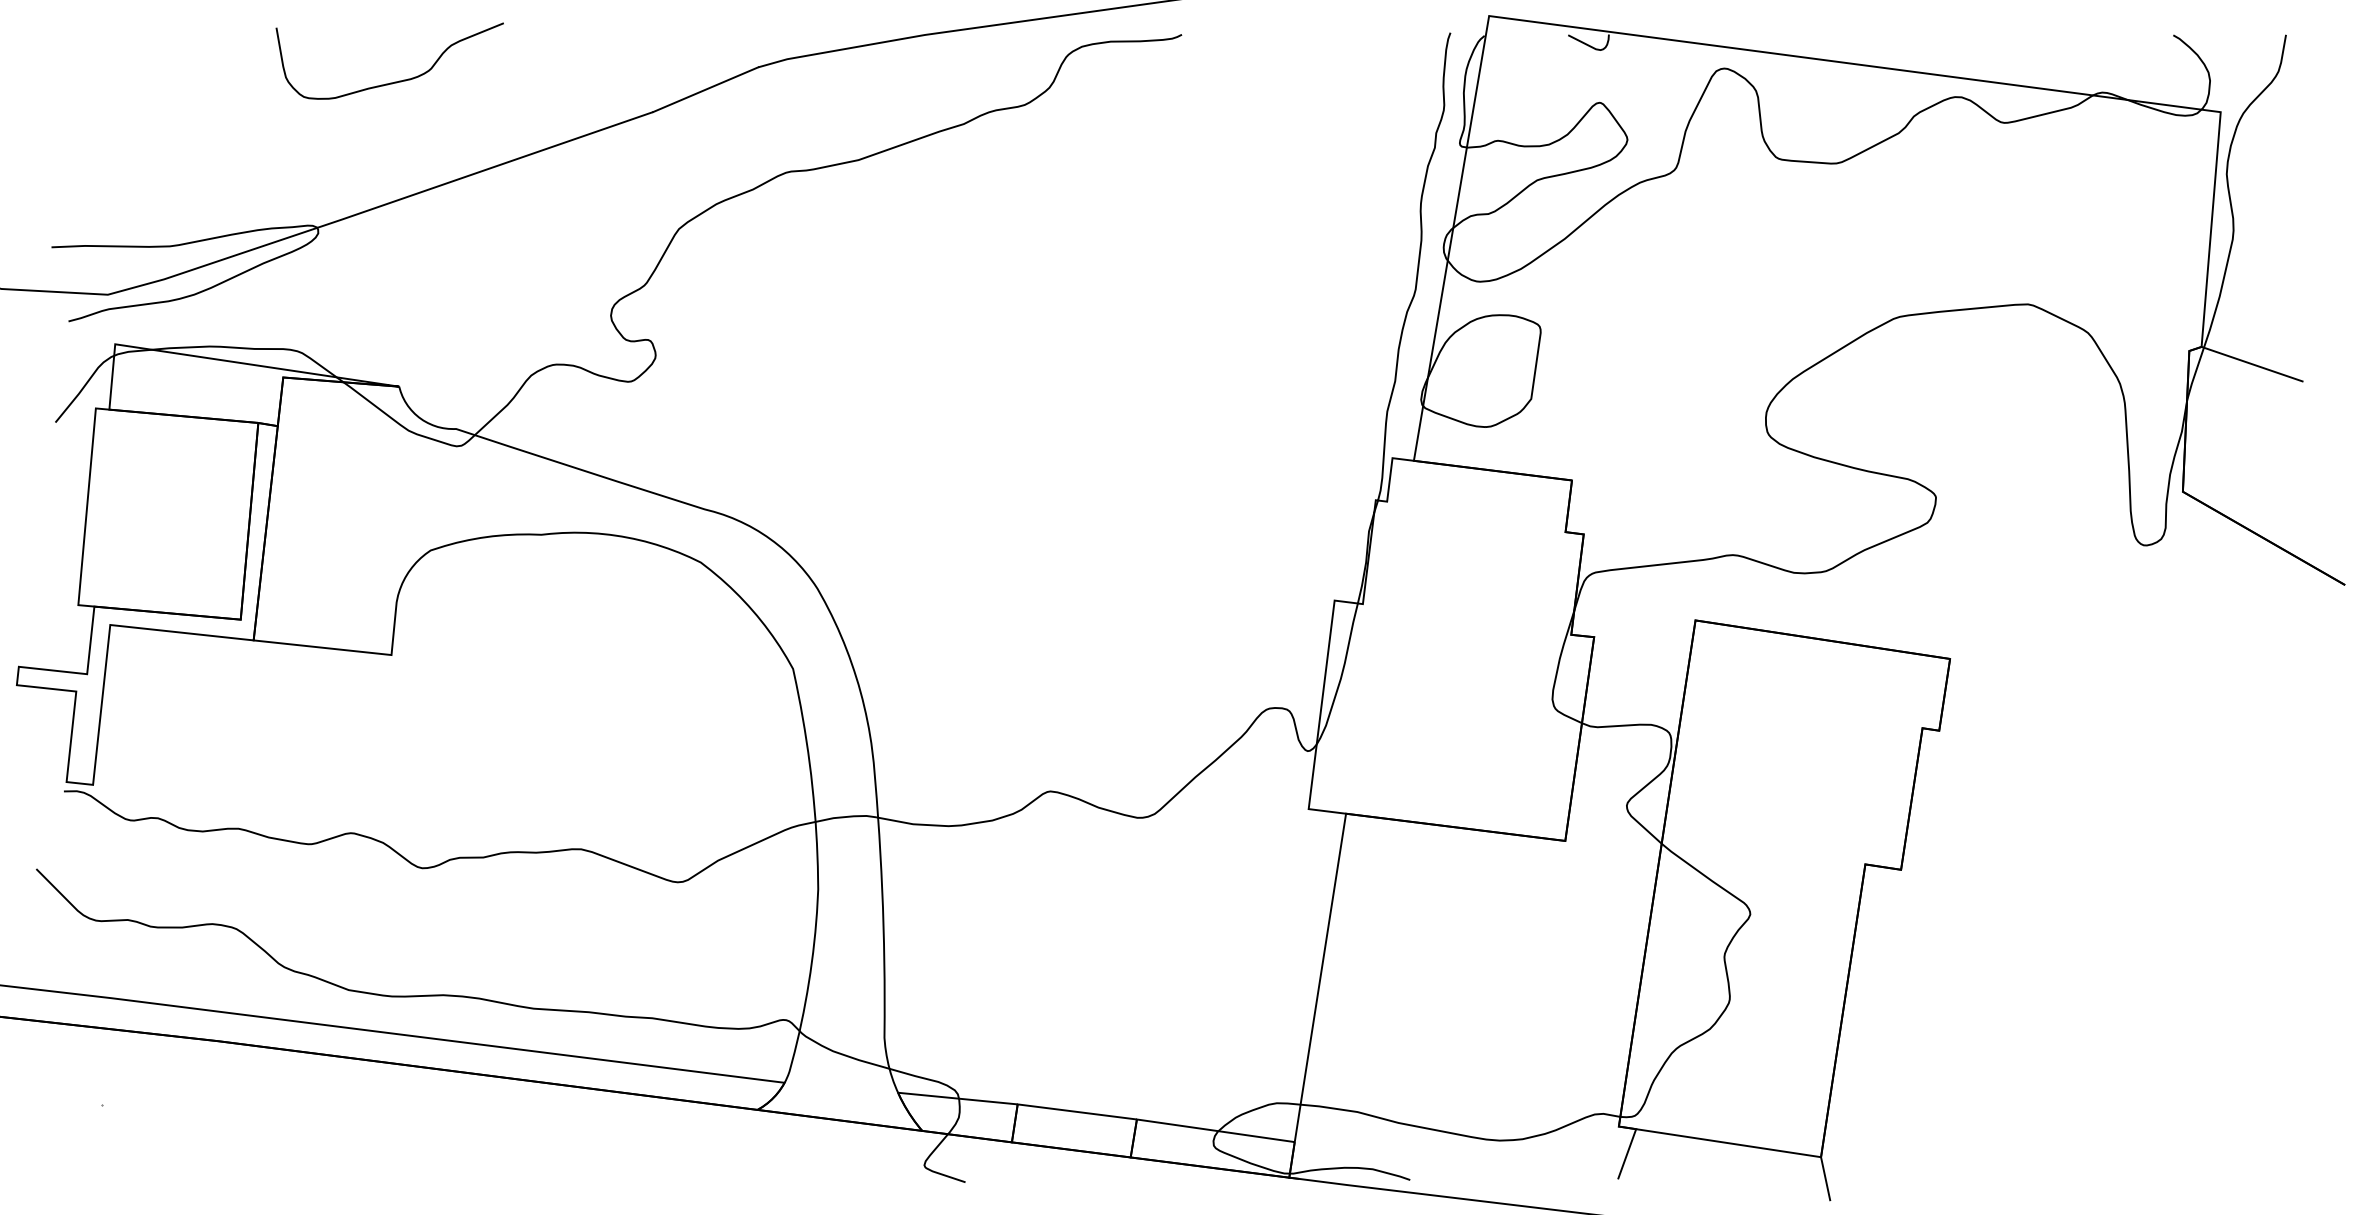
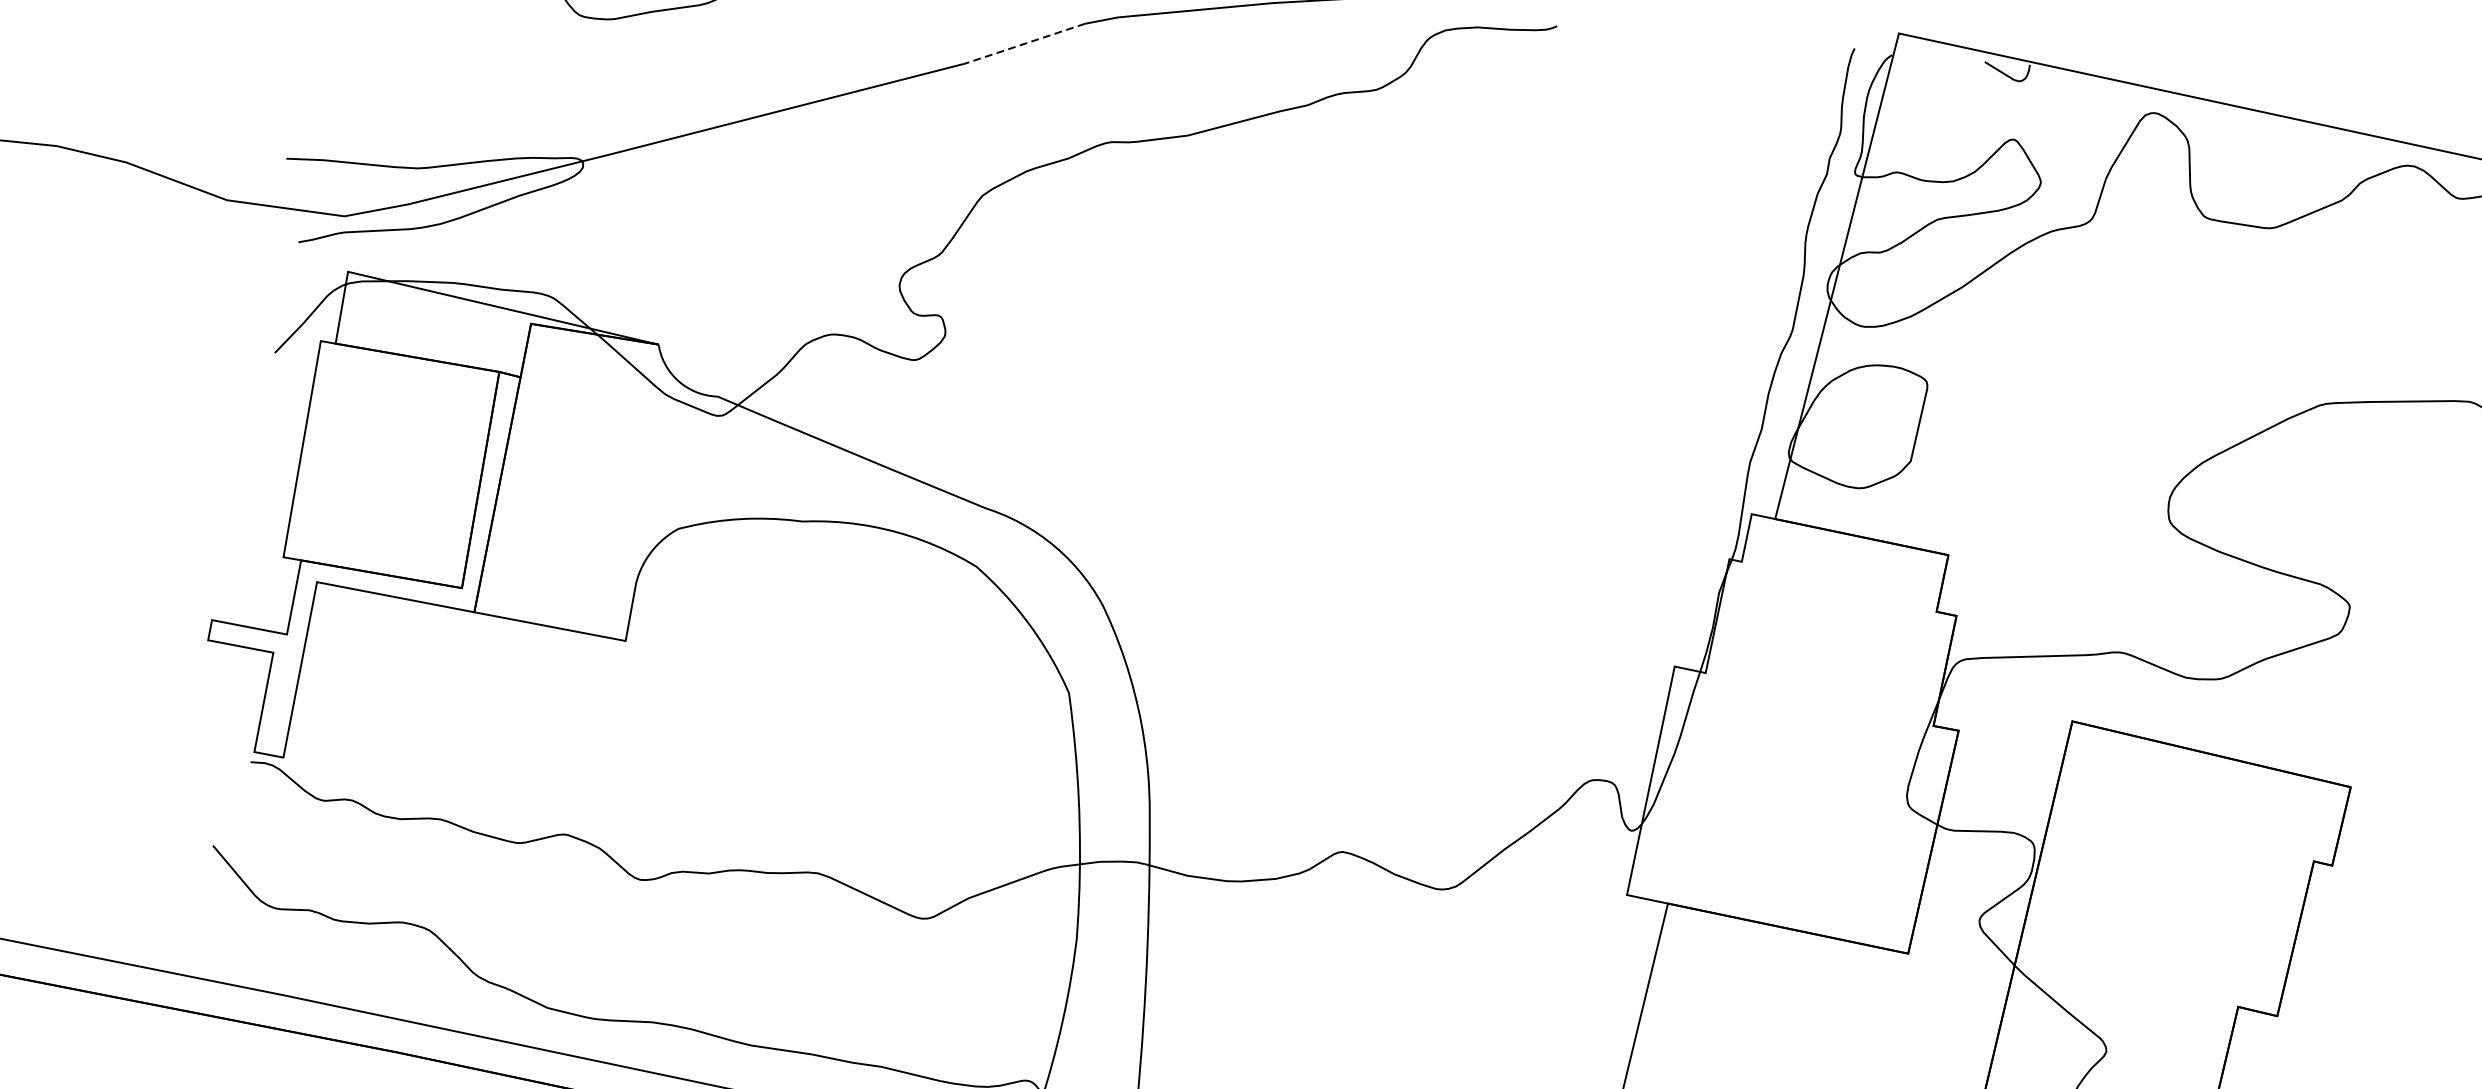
line: (705, 89) -> (1024, 43), solid -> dashed

